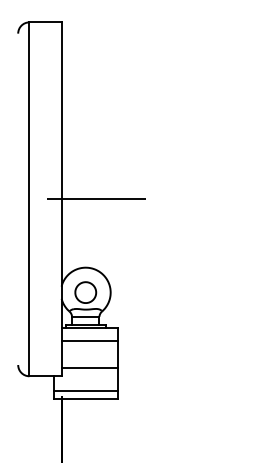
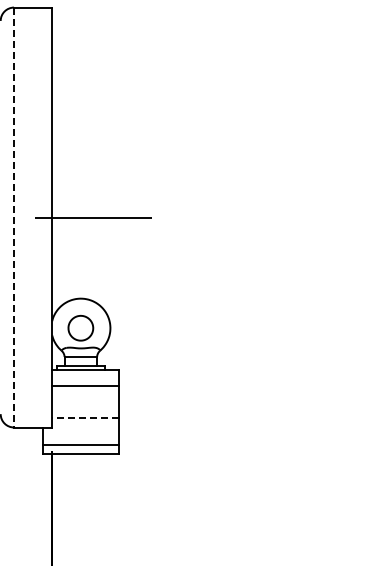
line: (29, 199) -> (14, 217), solid -> dashed
line: (89, 367) -> (85, 417), solid -> dashed

